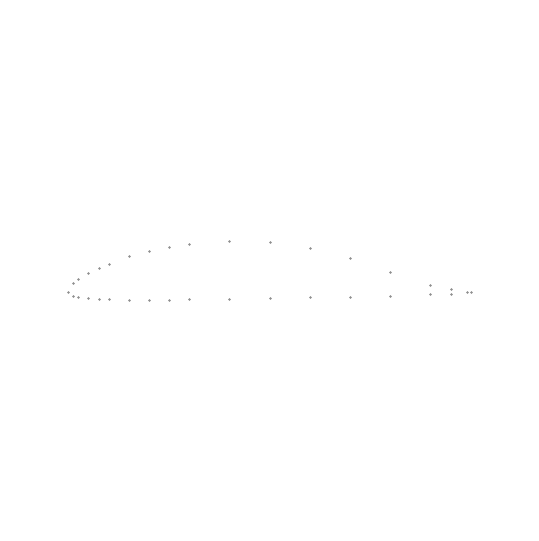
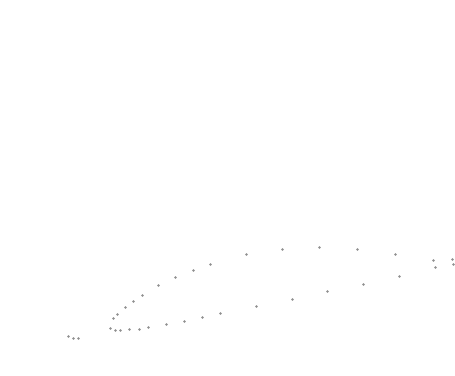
part: (26, 294) -> (73, 336), added

